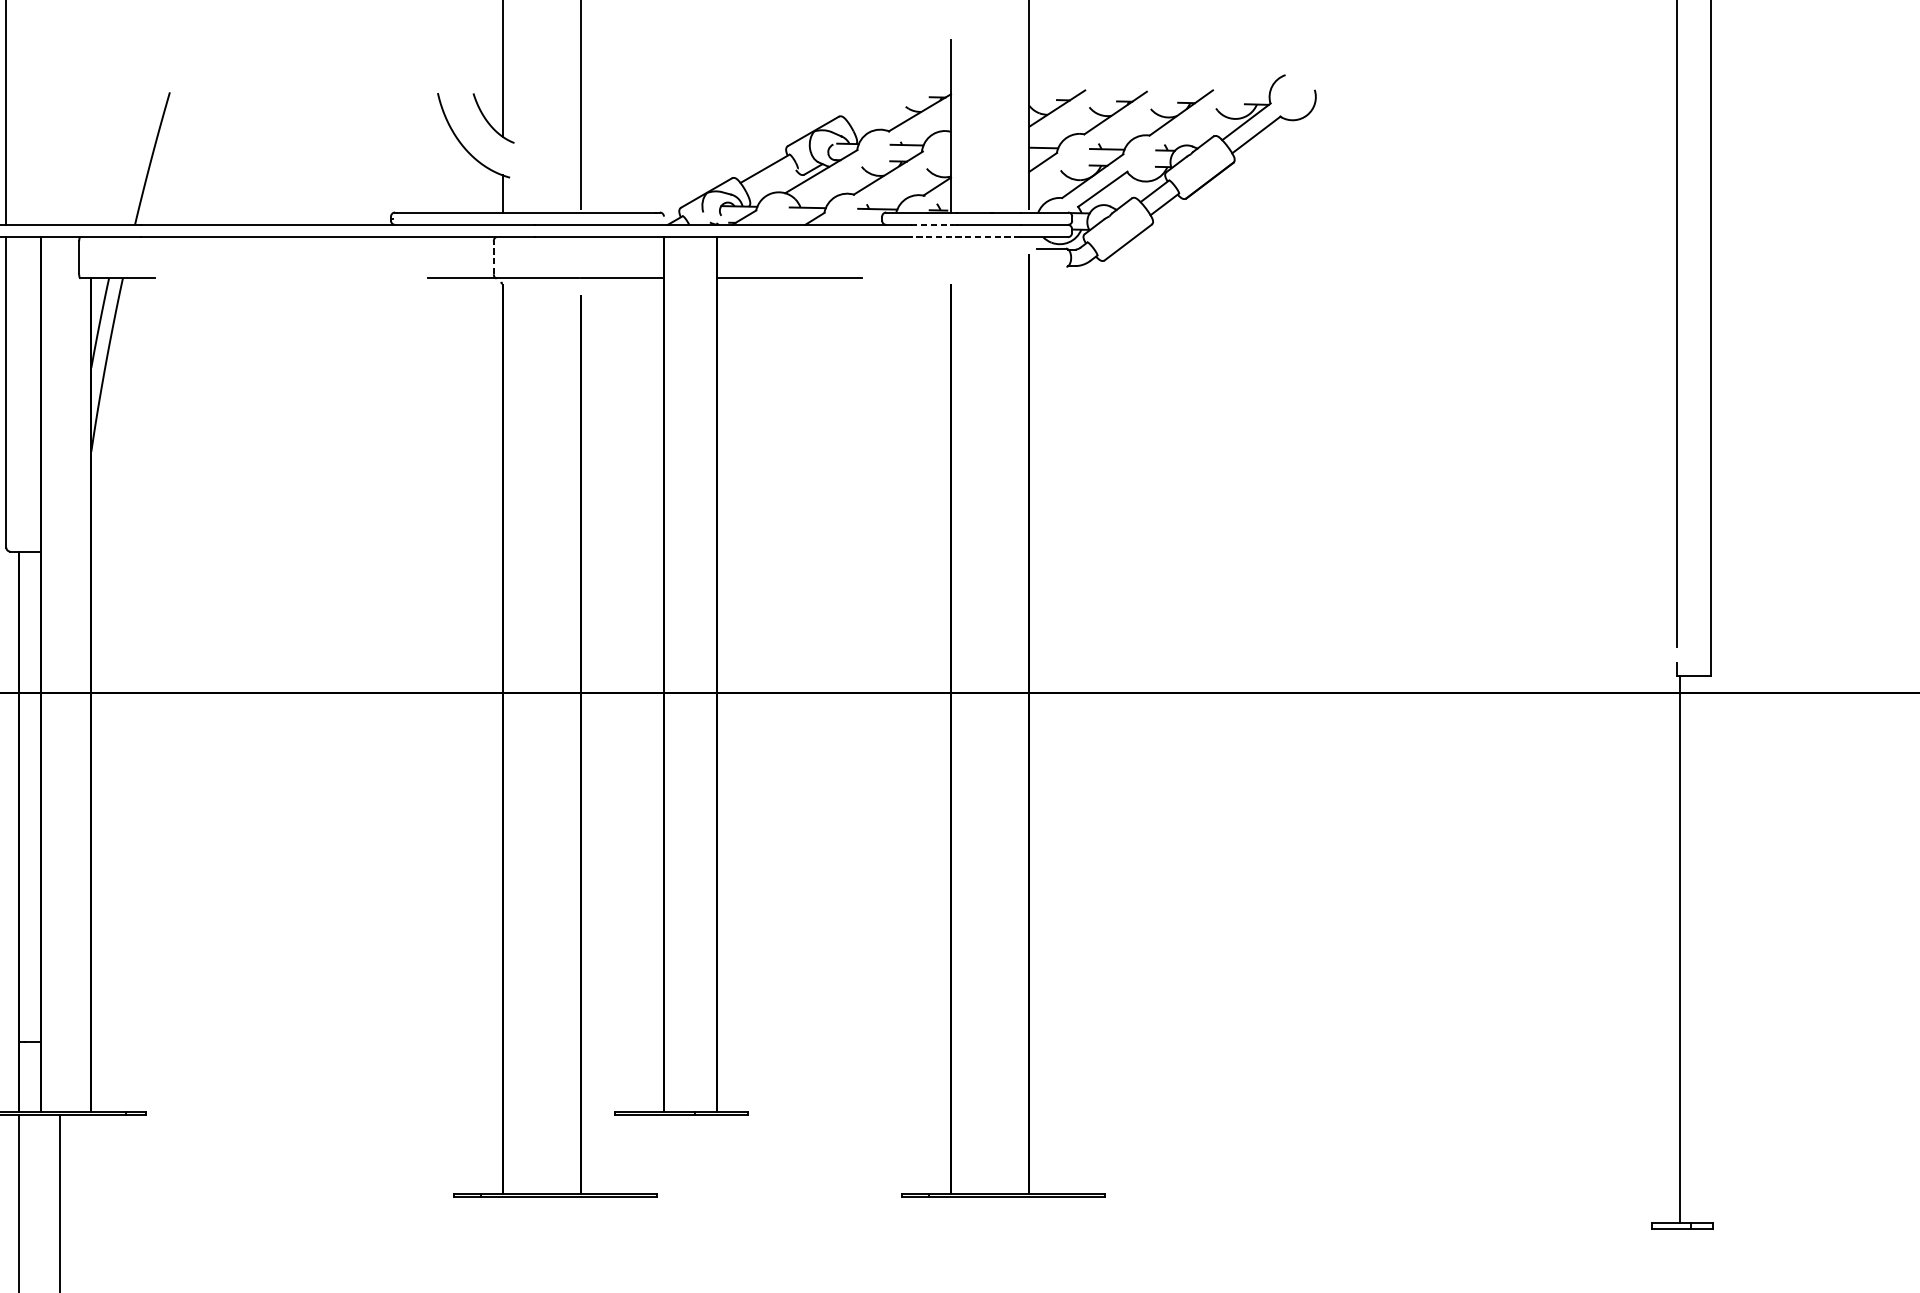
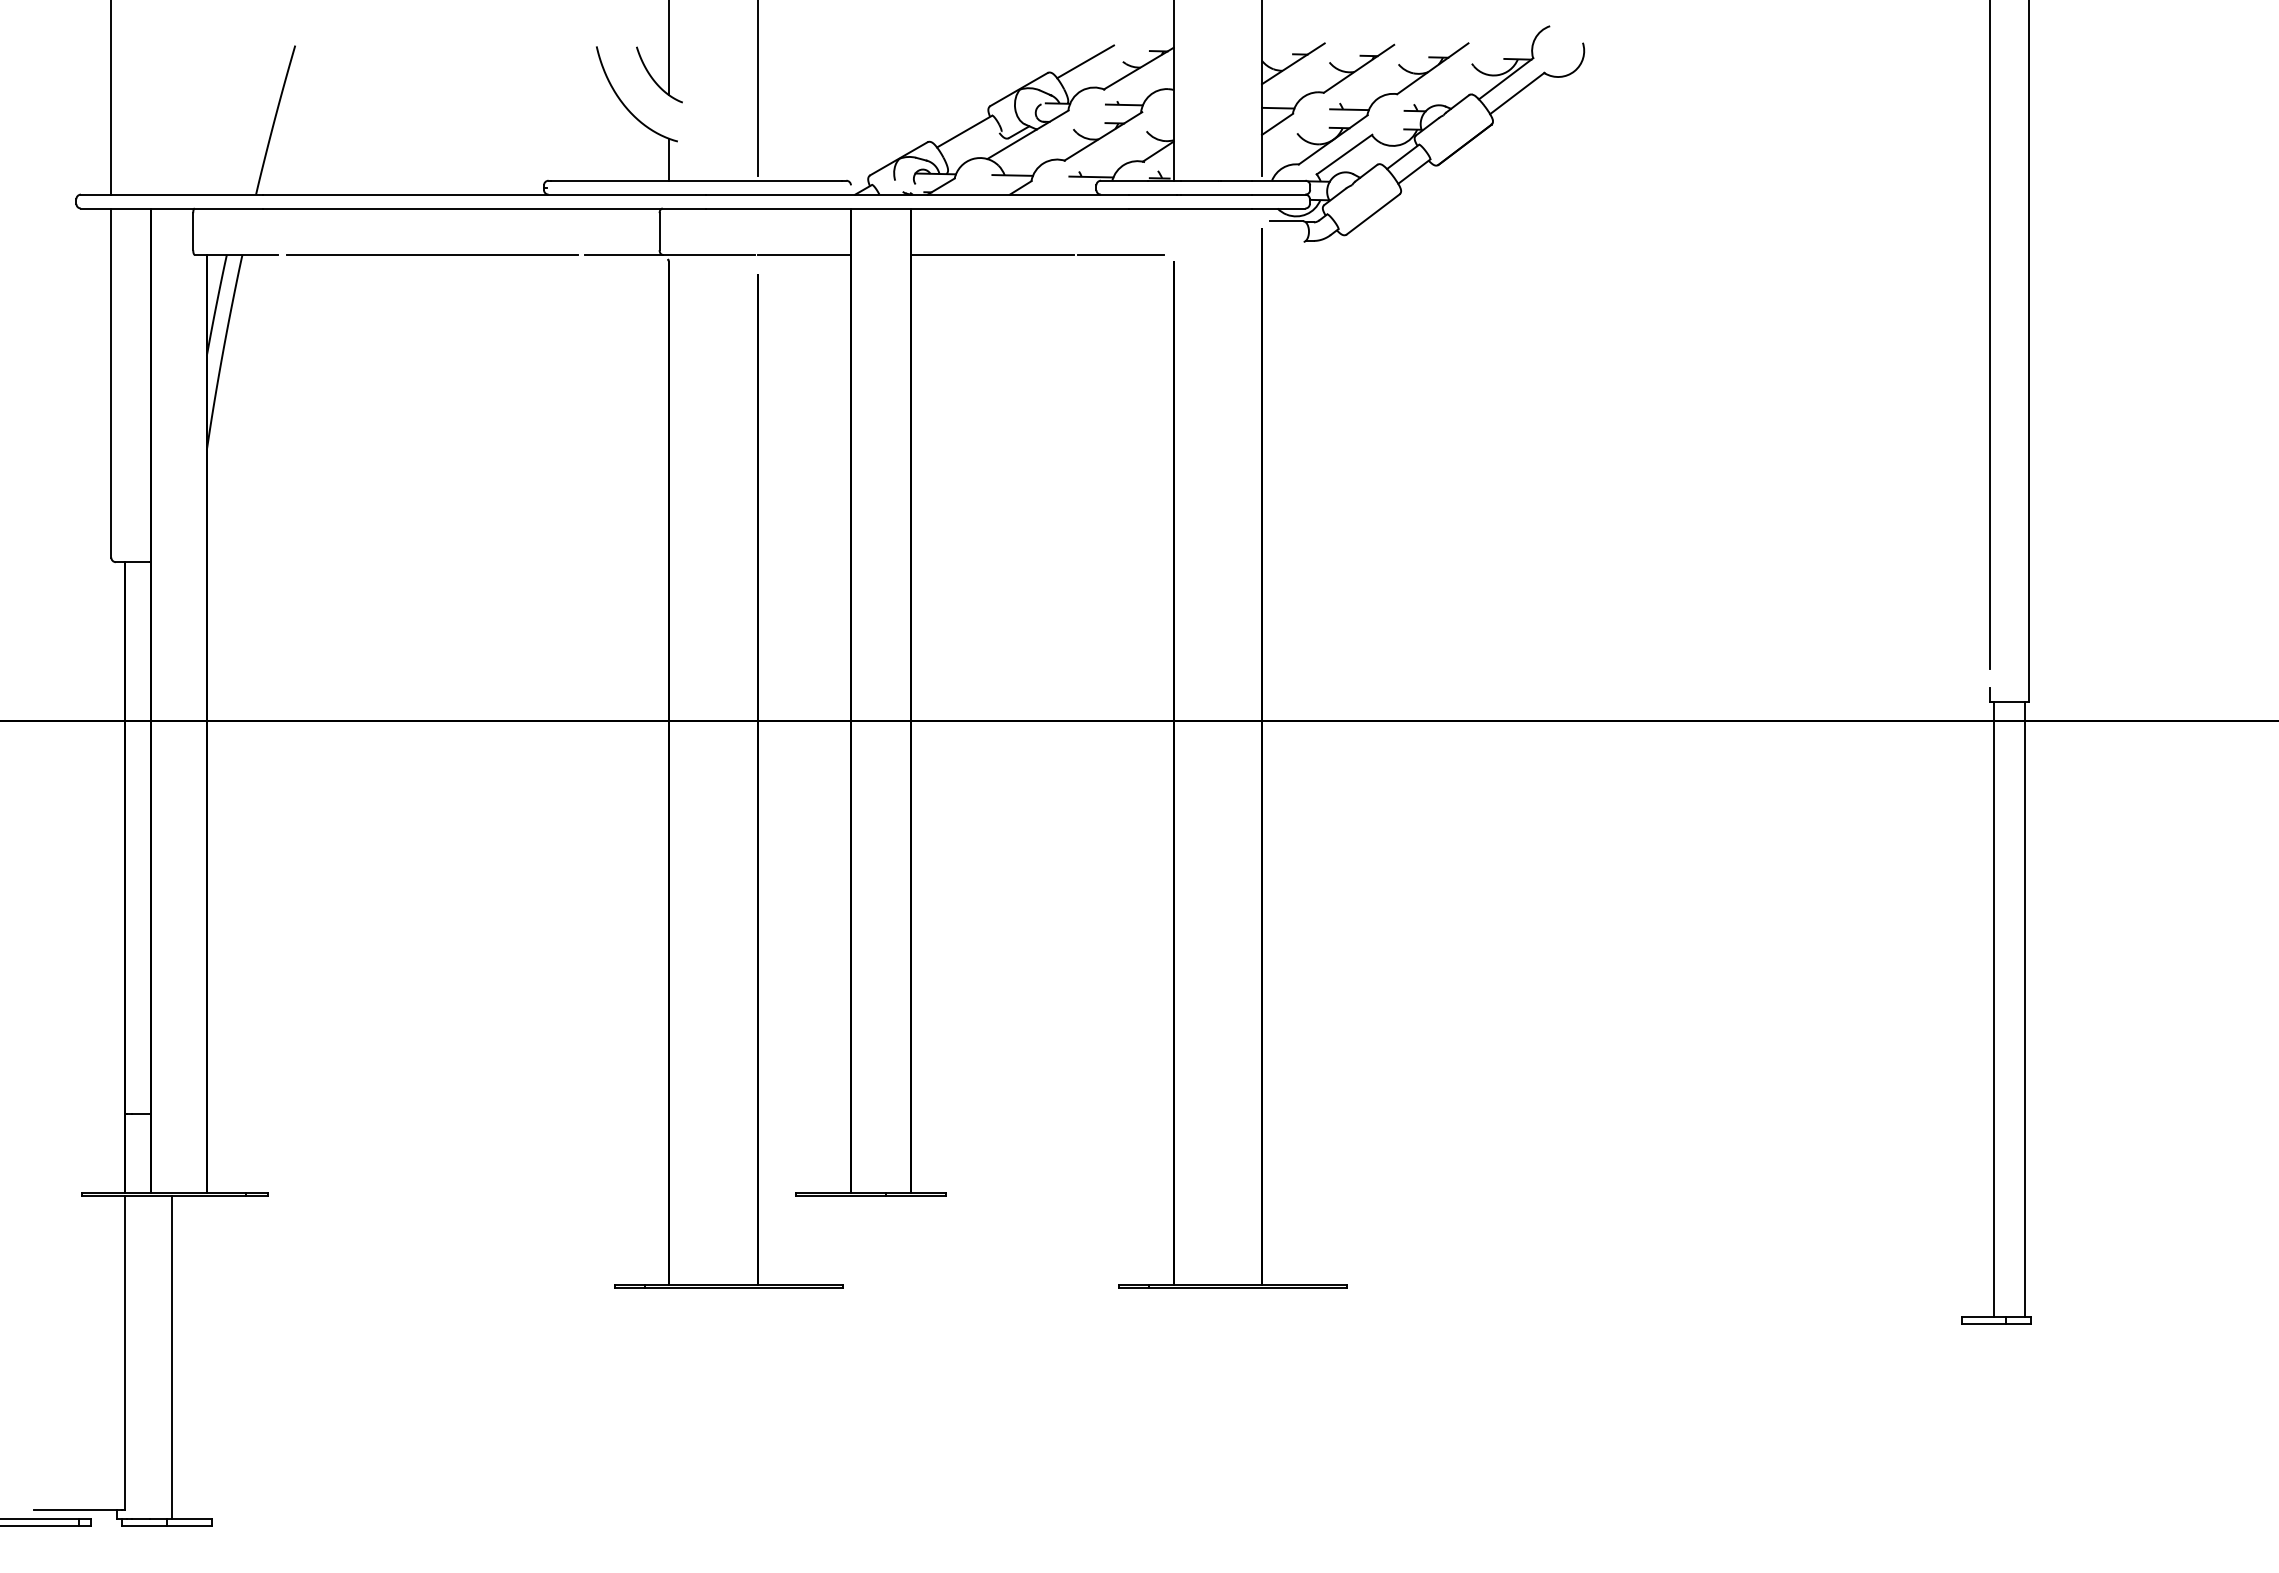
line: (872, 106) -> (1085, 61), added
line: (932, 224) -> (1152, 194), dashed -> solid
line: (964, 237) -> (1189, 208), dashed -> solid
line: (493, 257) -> (659, 231), dashed -> solid
line: (291, 278) -> (431, 254), added
line: (904, 278) -> (1121, 254), added
line: (1707, 949) -> (2024, 1009), added

